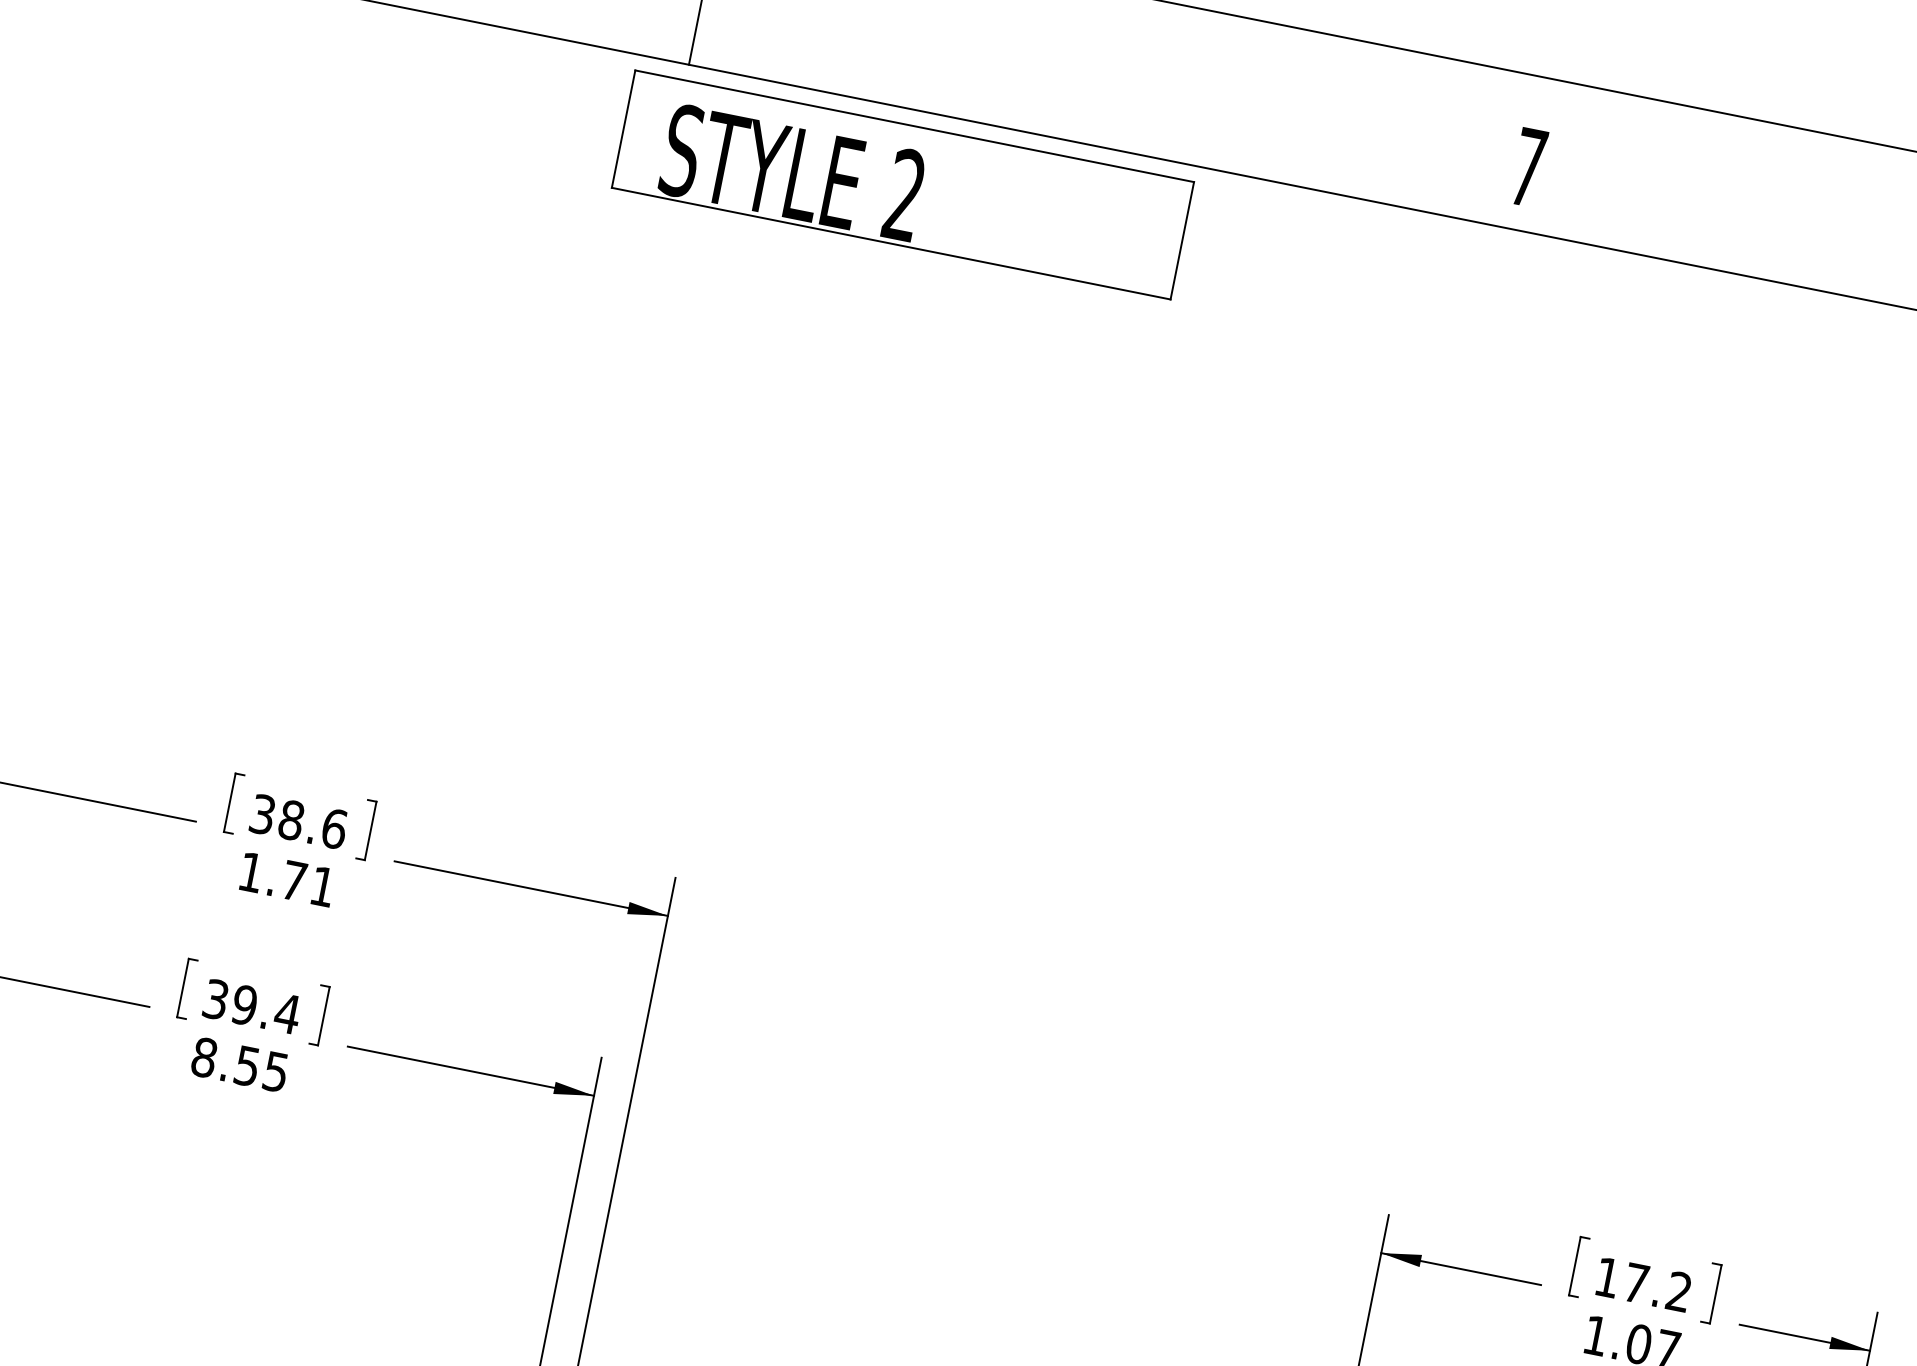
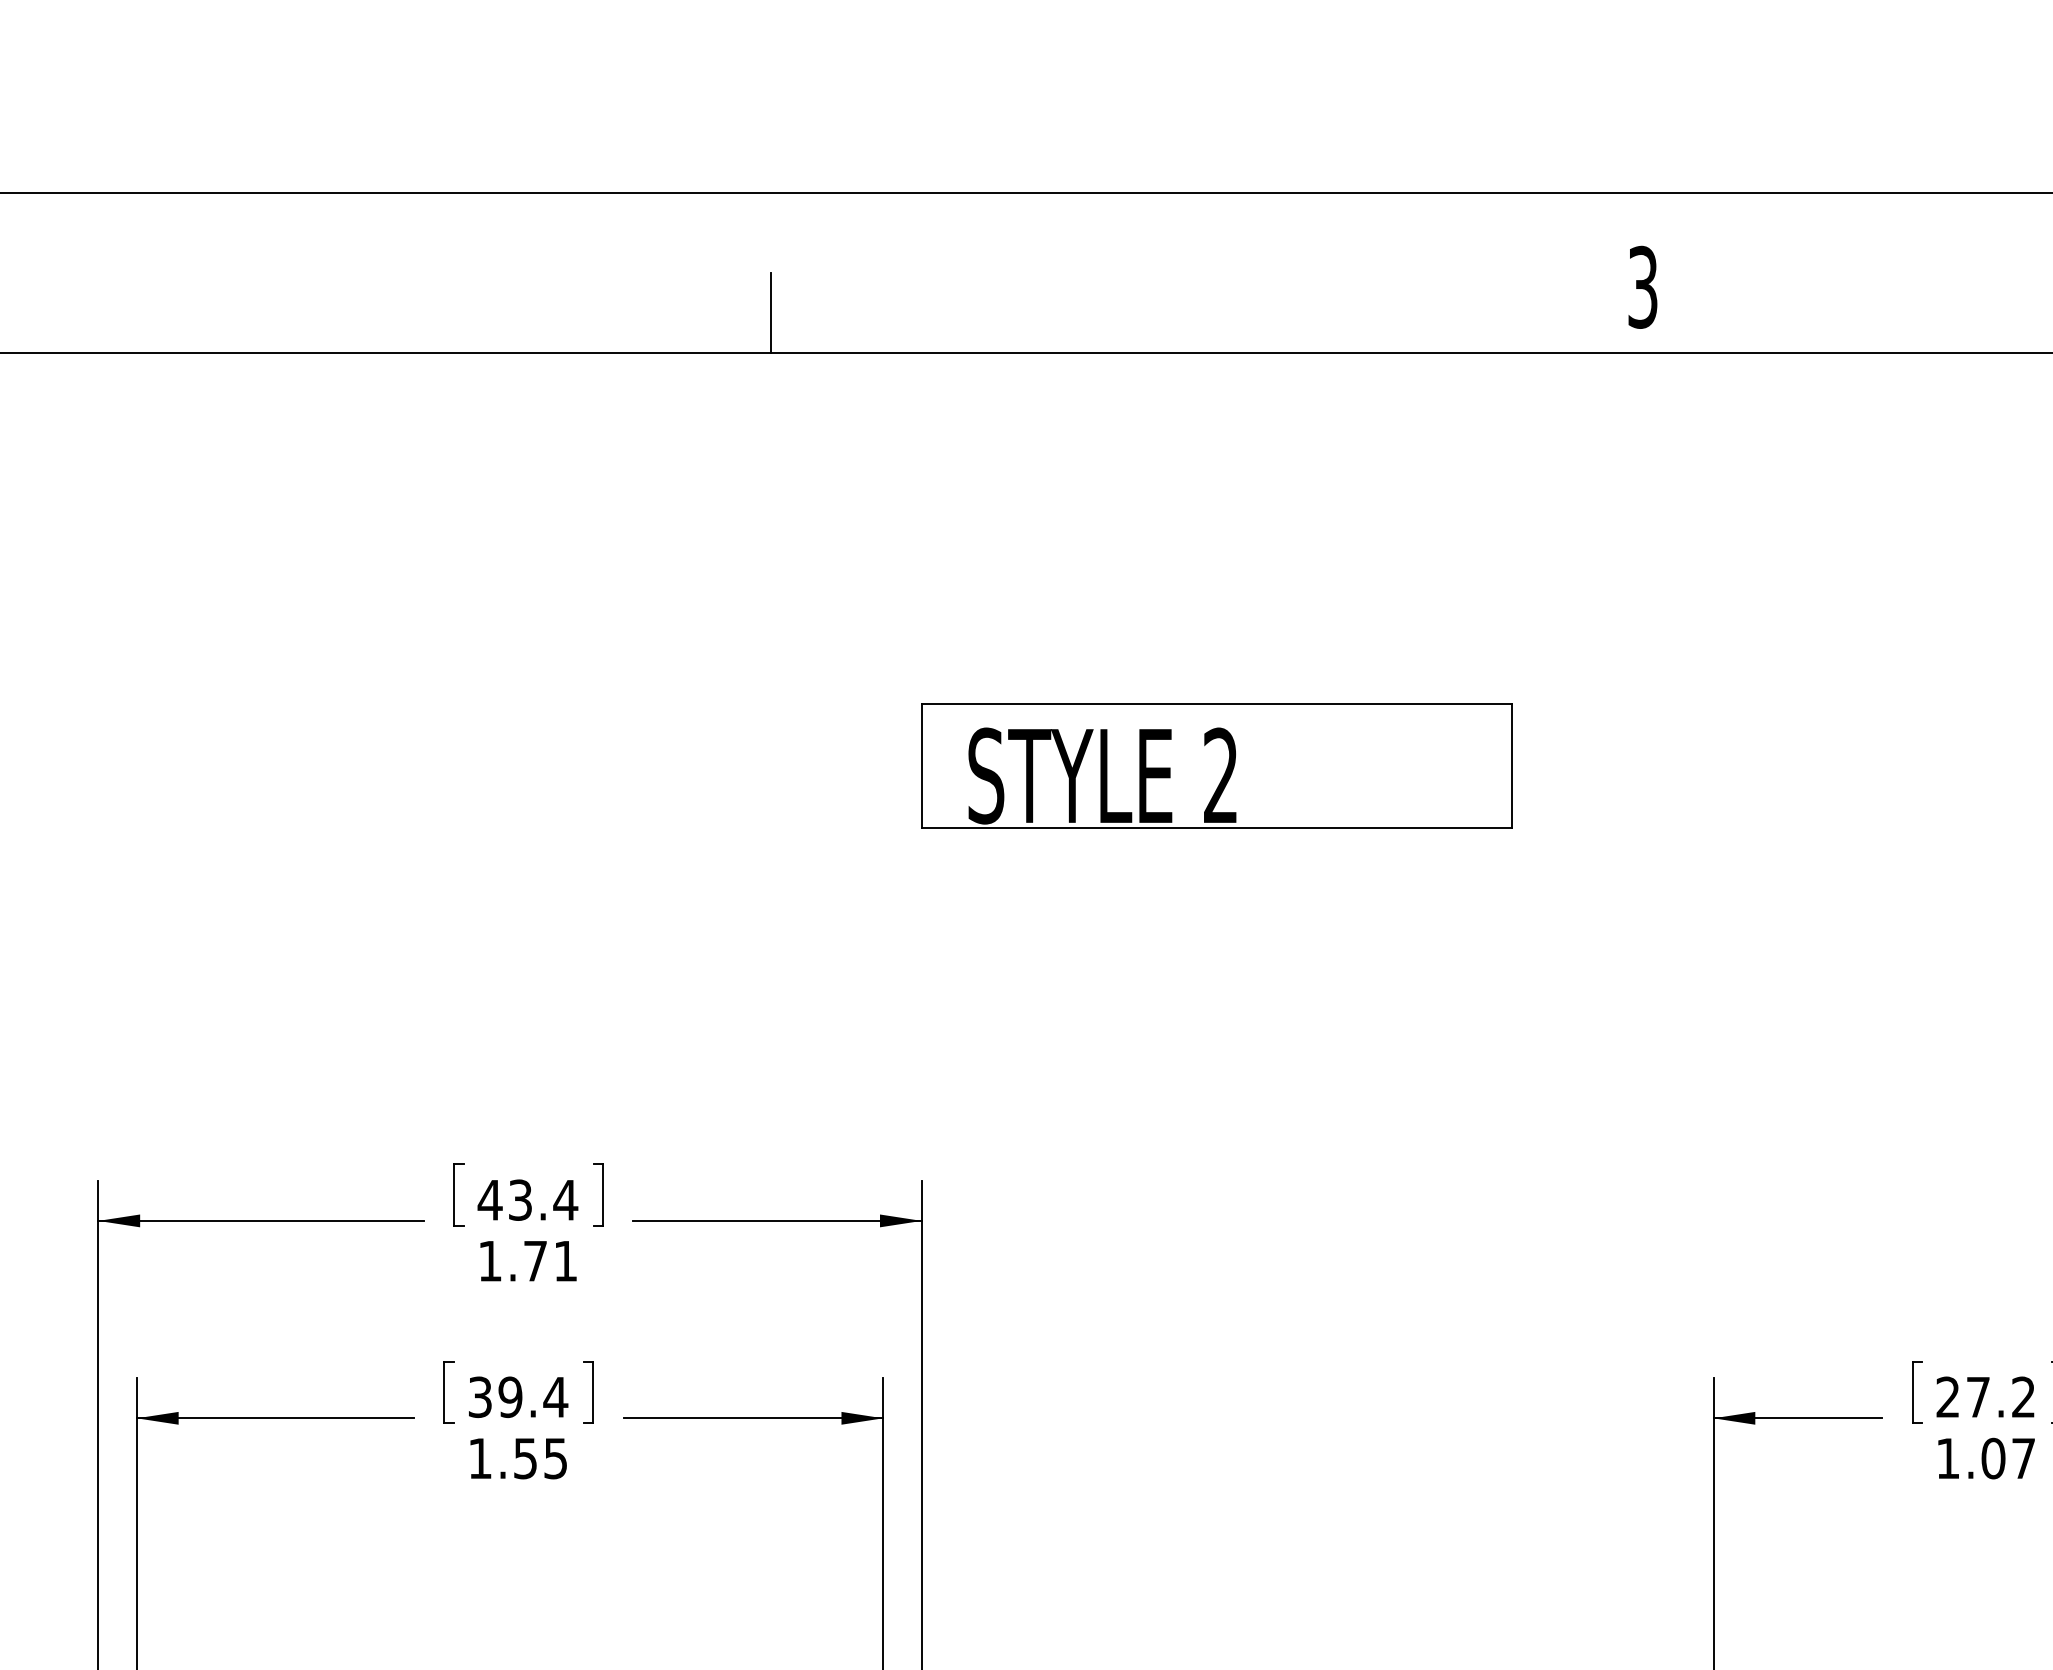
text: (1528, 166) -> (1642, 286), 7 -> 3
part: (902, 184) -> (1216, 765), moved
text: (298, 820) -> (527, 1199), 38.6 -> 43.4
text: (204, 1057) -> (480, 1458), 8.55 -> 1.55
text: (1607, 1276) -> (1947, 1396), 17.2 -> 27.2

